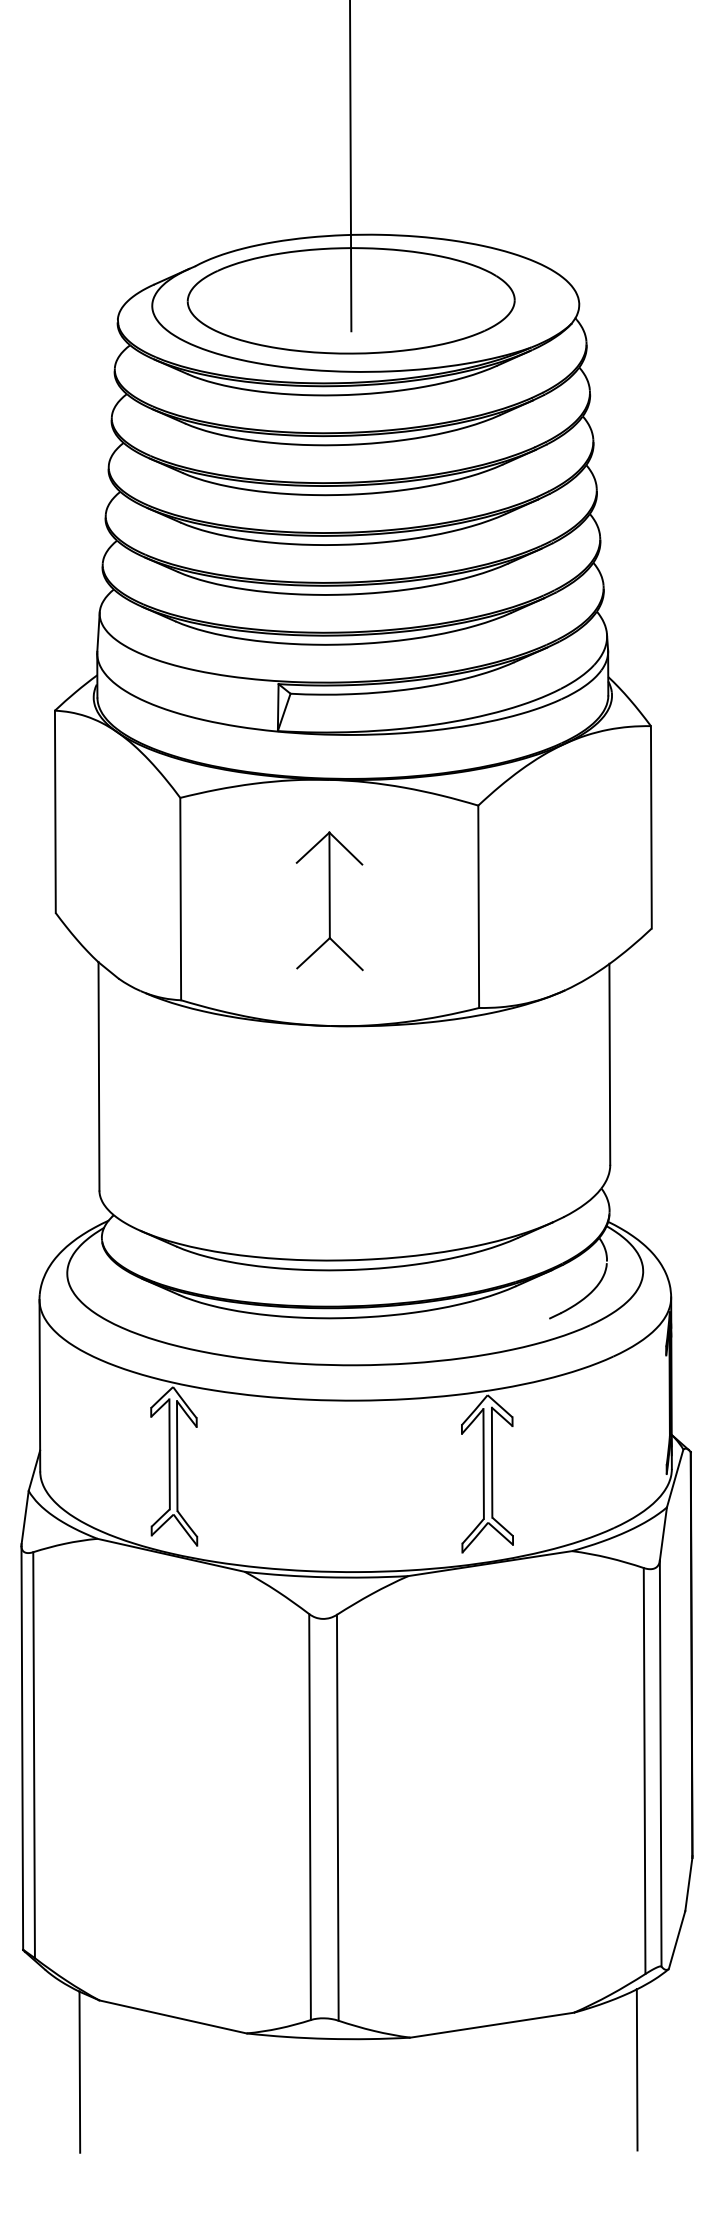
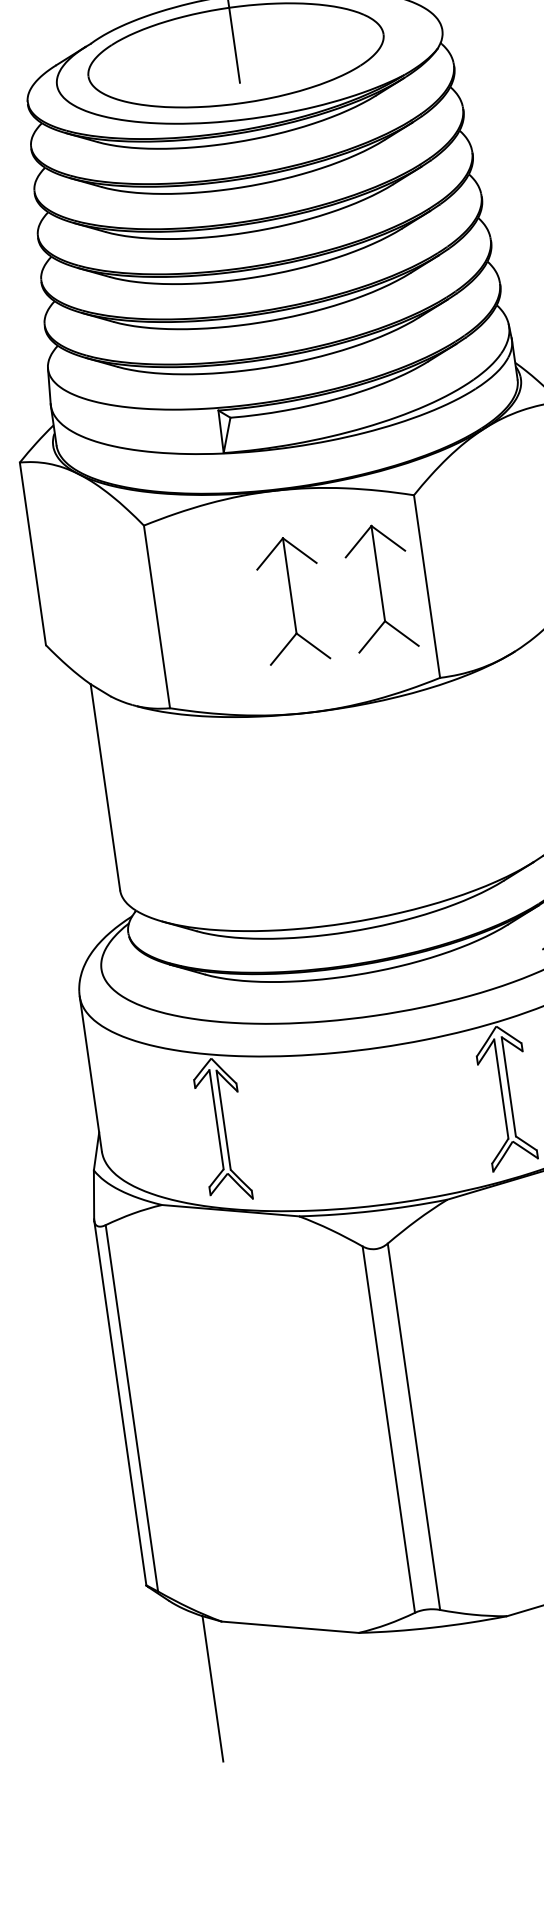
part: (427, 901) -> (380, 588), added

